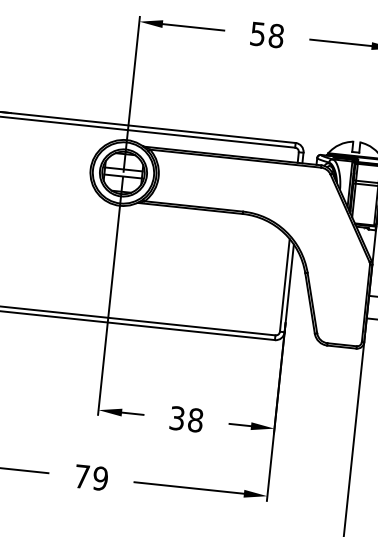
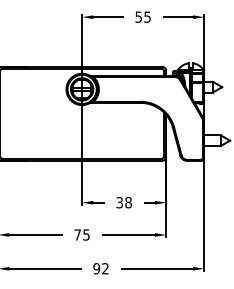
text: (276, 34) -> (147, 16), 58 -> 55
text: (100, 477) -> (86, 234), 79 -> 75

